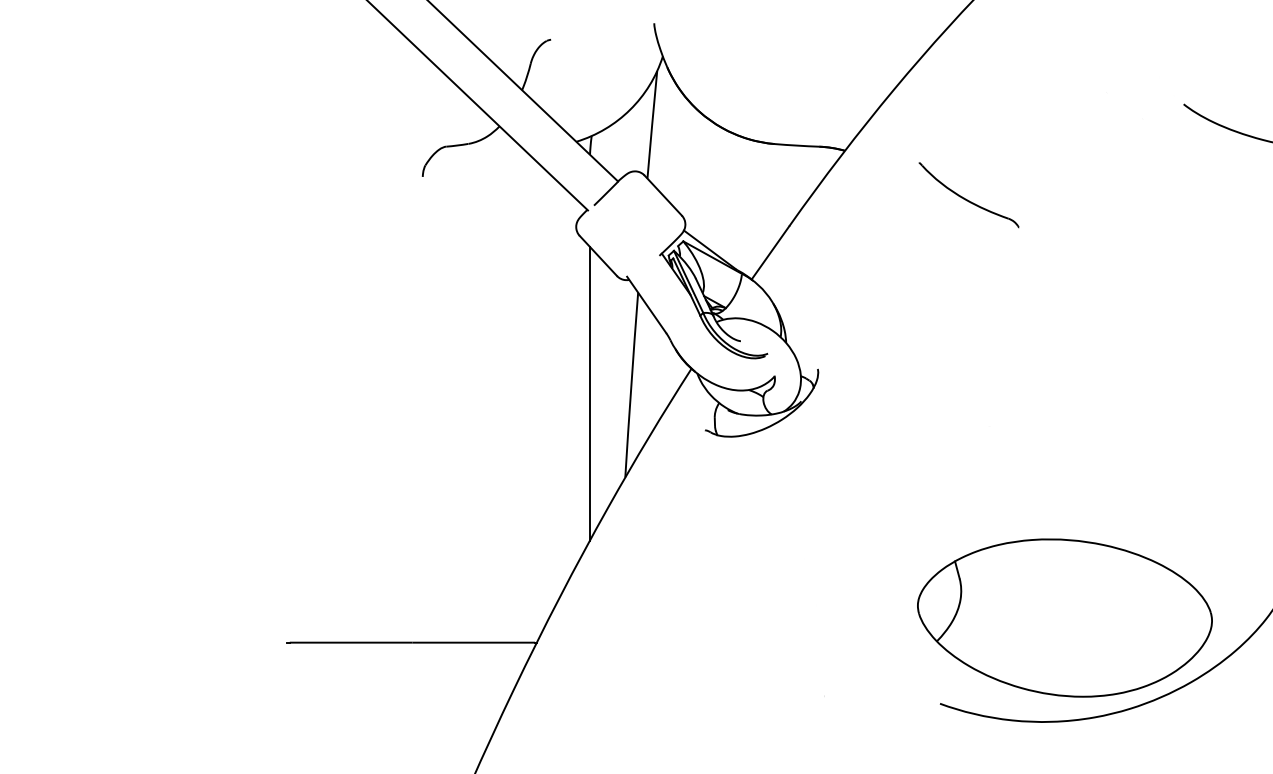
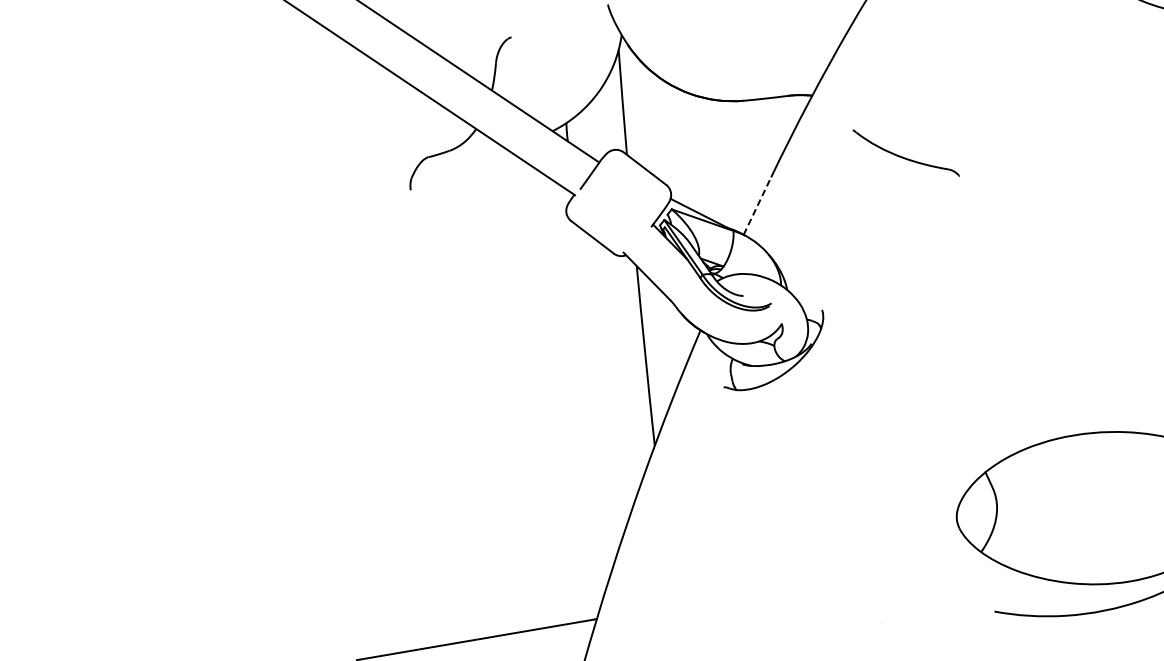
part: (968, 195) -> (905, 153), moved
line: (770, 252) -> (757, 205), solid -> dashed
line: (589, 393) -> (606, 370), removed

